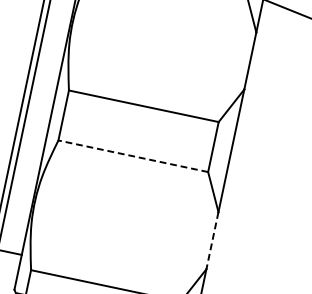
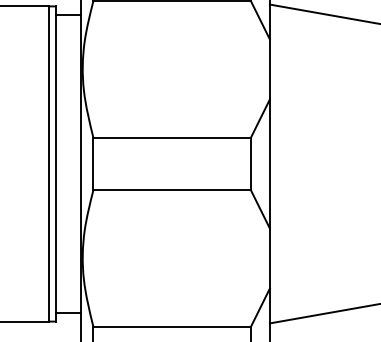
line: (133, 156) -> (172, 190), dashed -> solid
line: (211, 241) -> (269, 259), dashed -> solid

